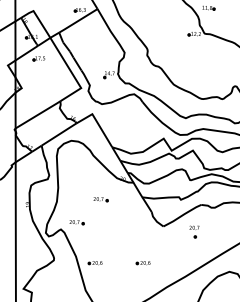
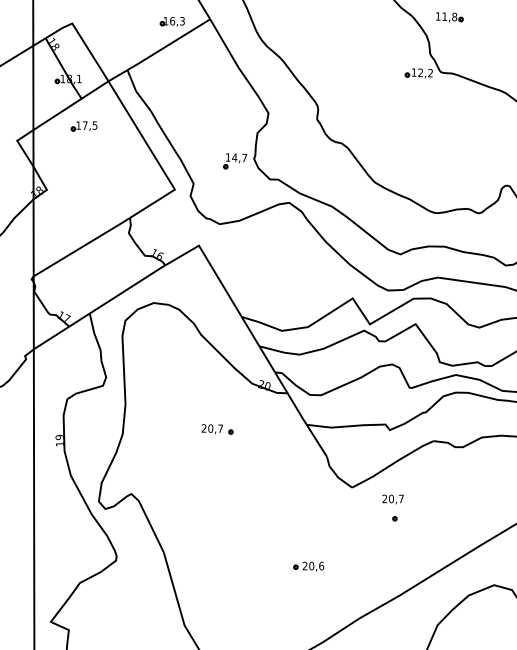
part: (76, 222) -> (164, 478), removed
part: (194, 231) -> (393, 506), moved
part: (94, 263) -> (203, 567), removed

